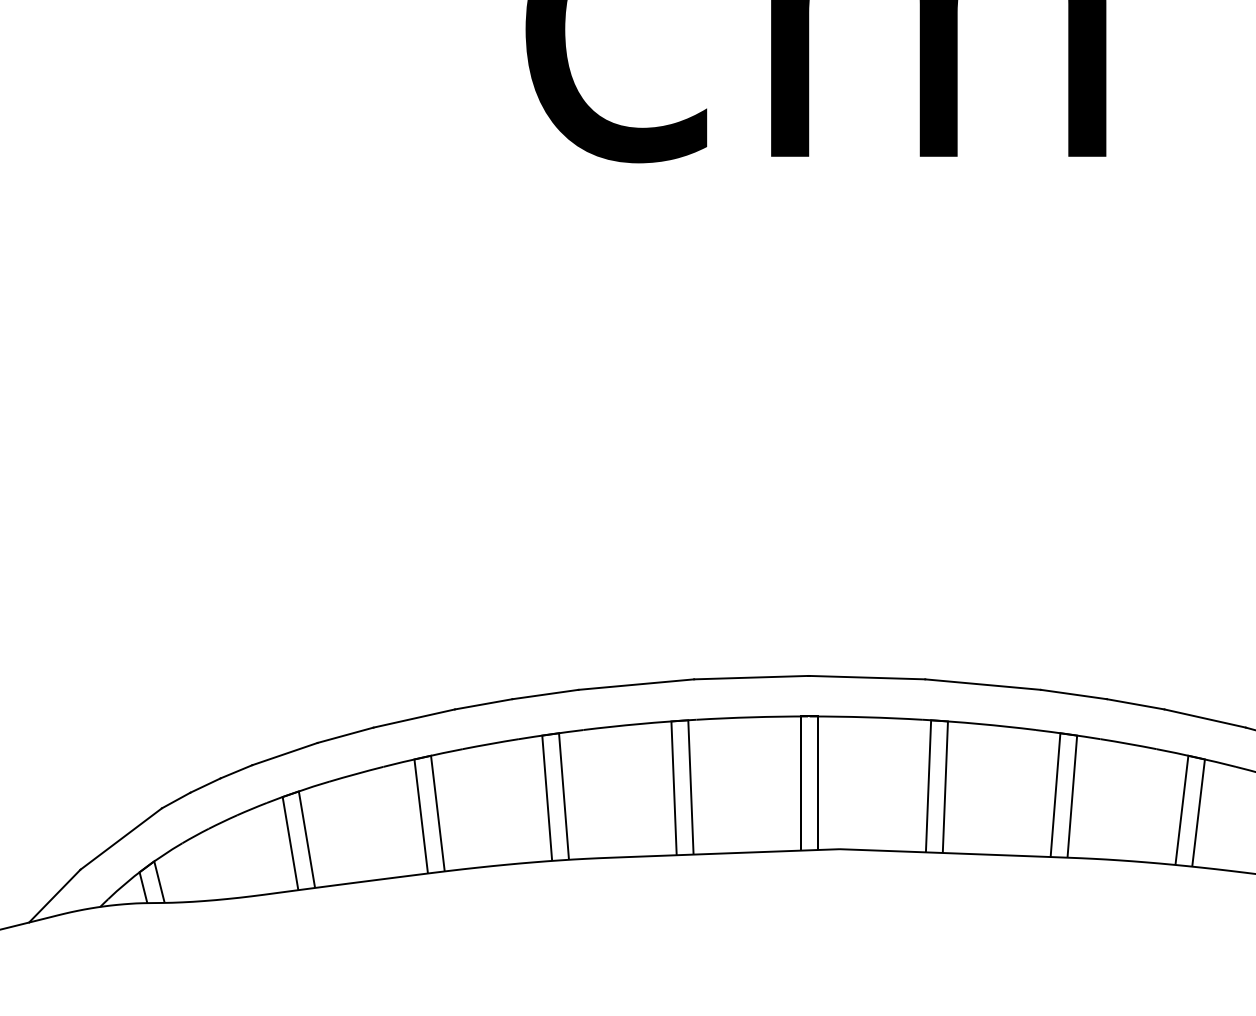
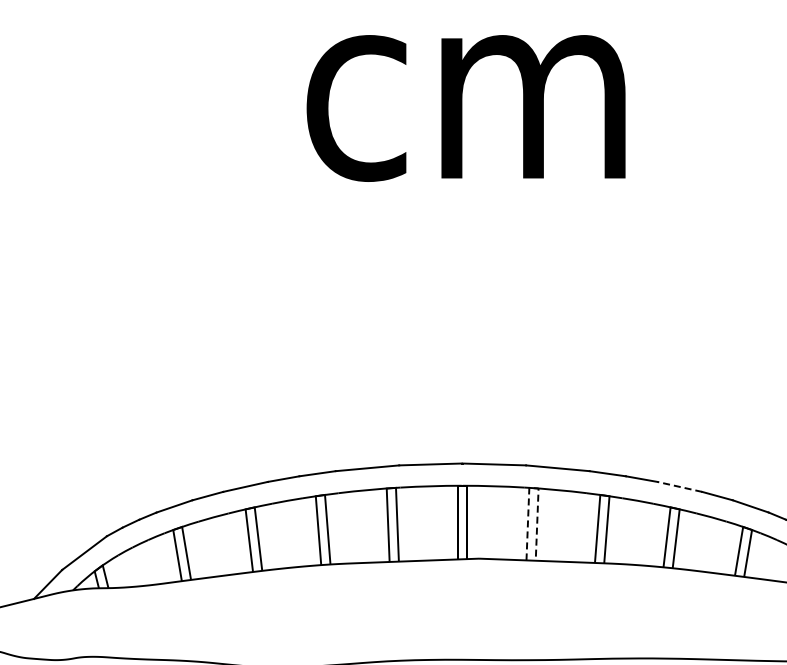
line: (1204, 717) -> (679, 486), solid -> dashed
line: (938, 721) -> (533, 488), solid -> dashed

